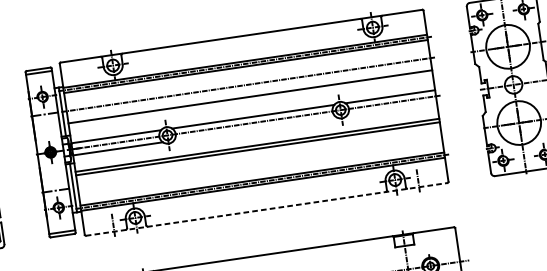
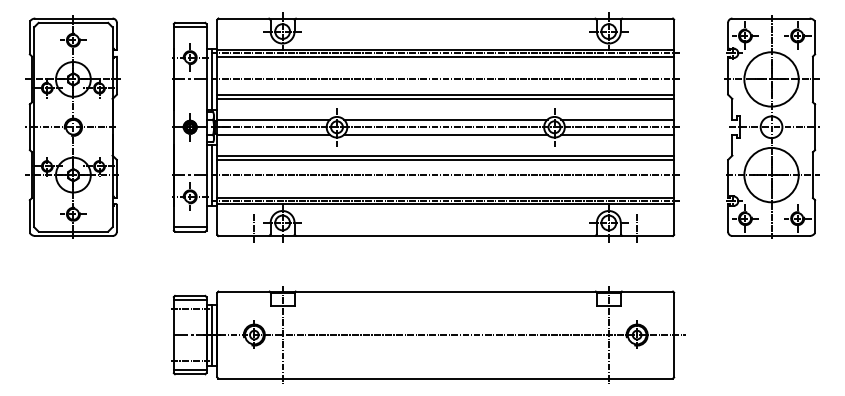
line: (250, 100) -> (445, 99), added
line: (391, 108) -> (617, 134), added
line: (254, 128) -> (445, 134), added
line: (258, 161) -> (444, 175), added
line: (267, 209) -> (446, 236), dashed -> solid

